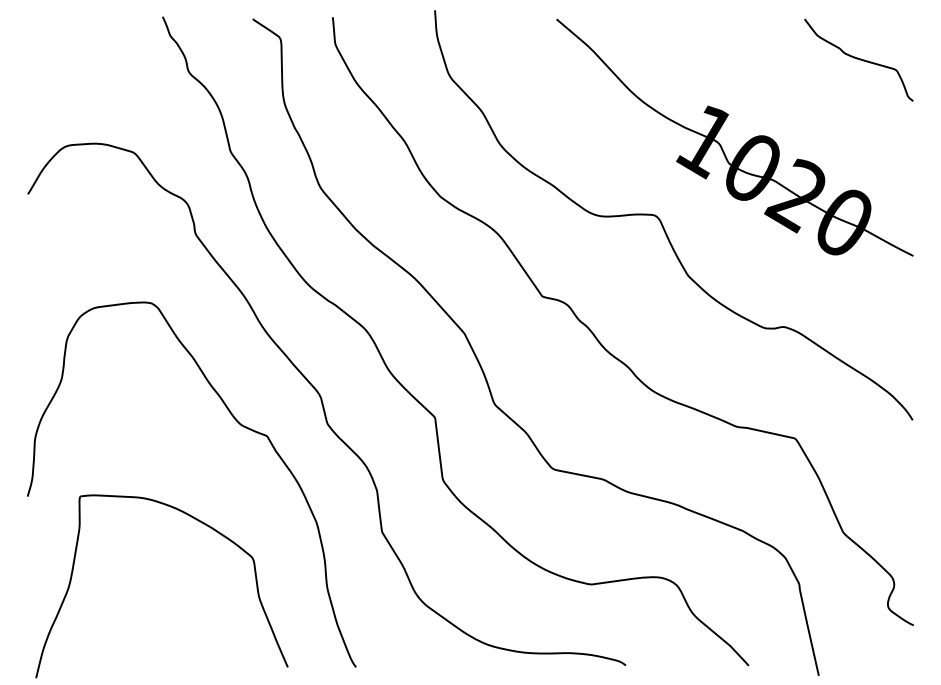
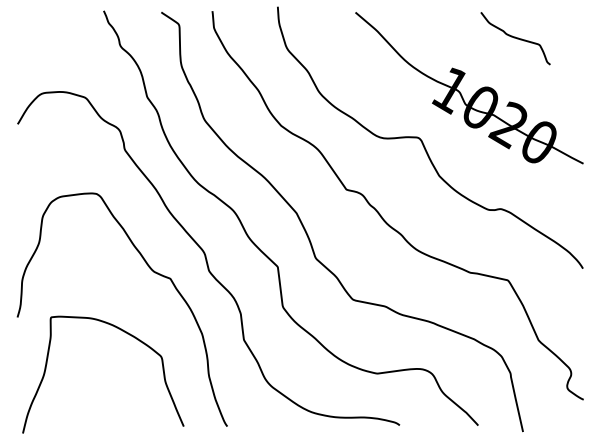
curve: (858, 60) -> (515, 38), moved

